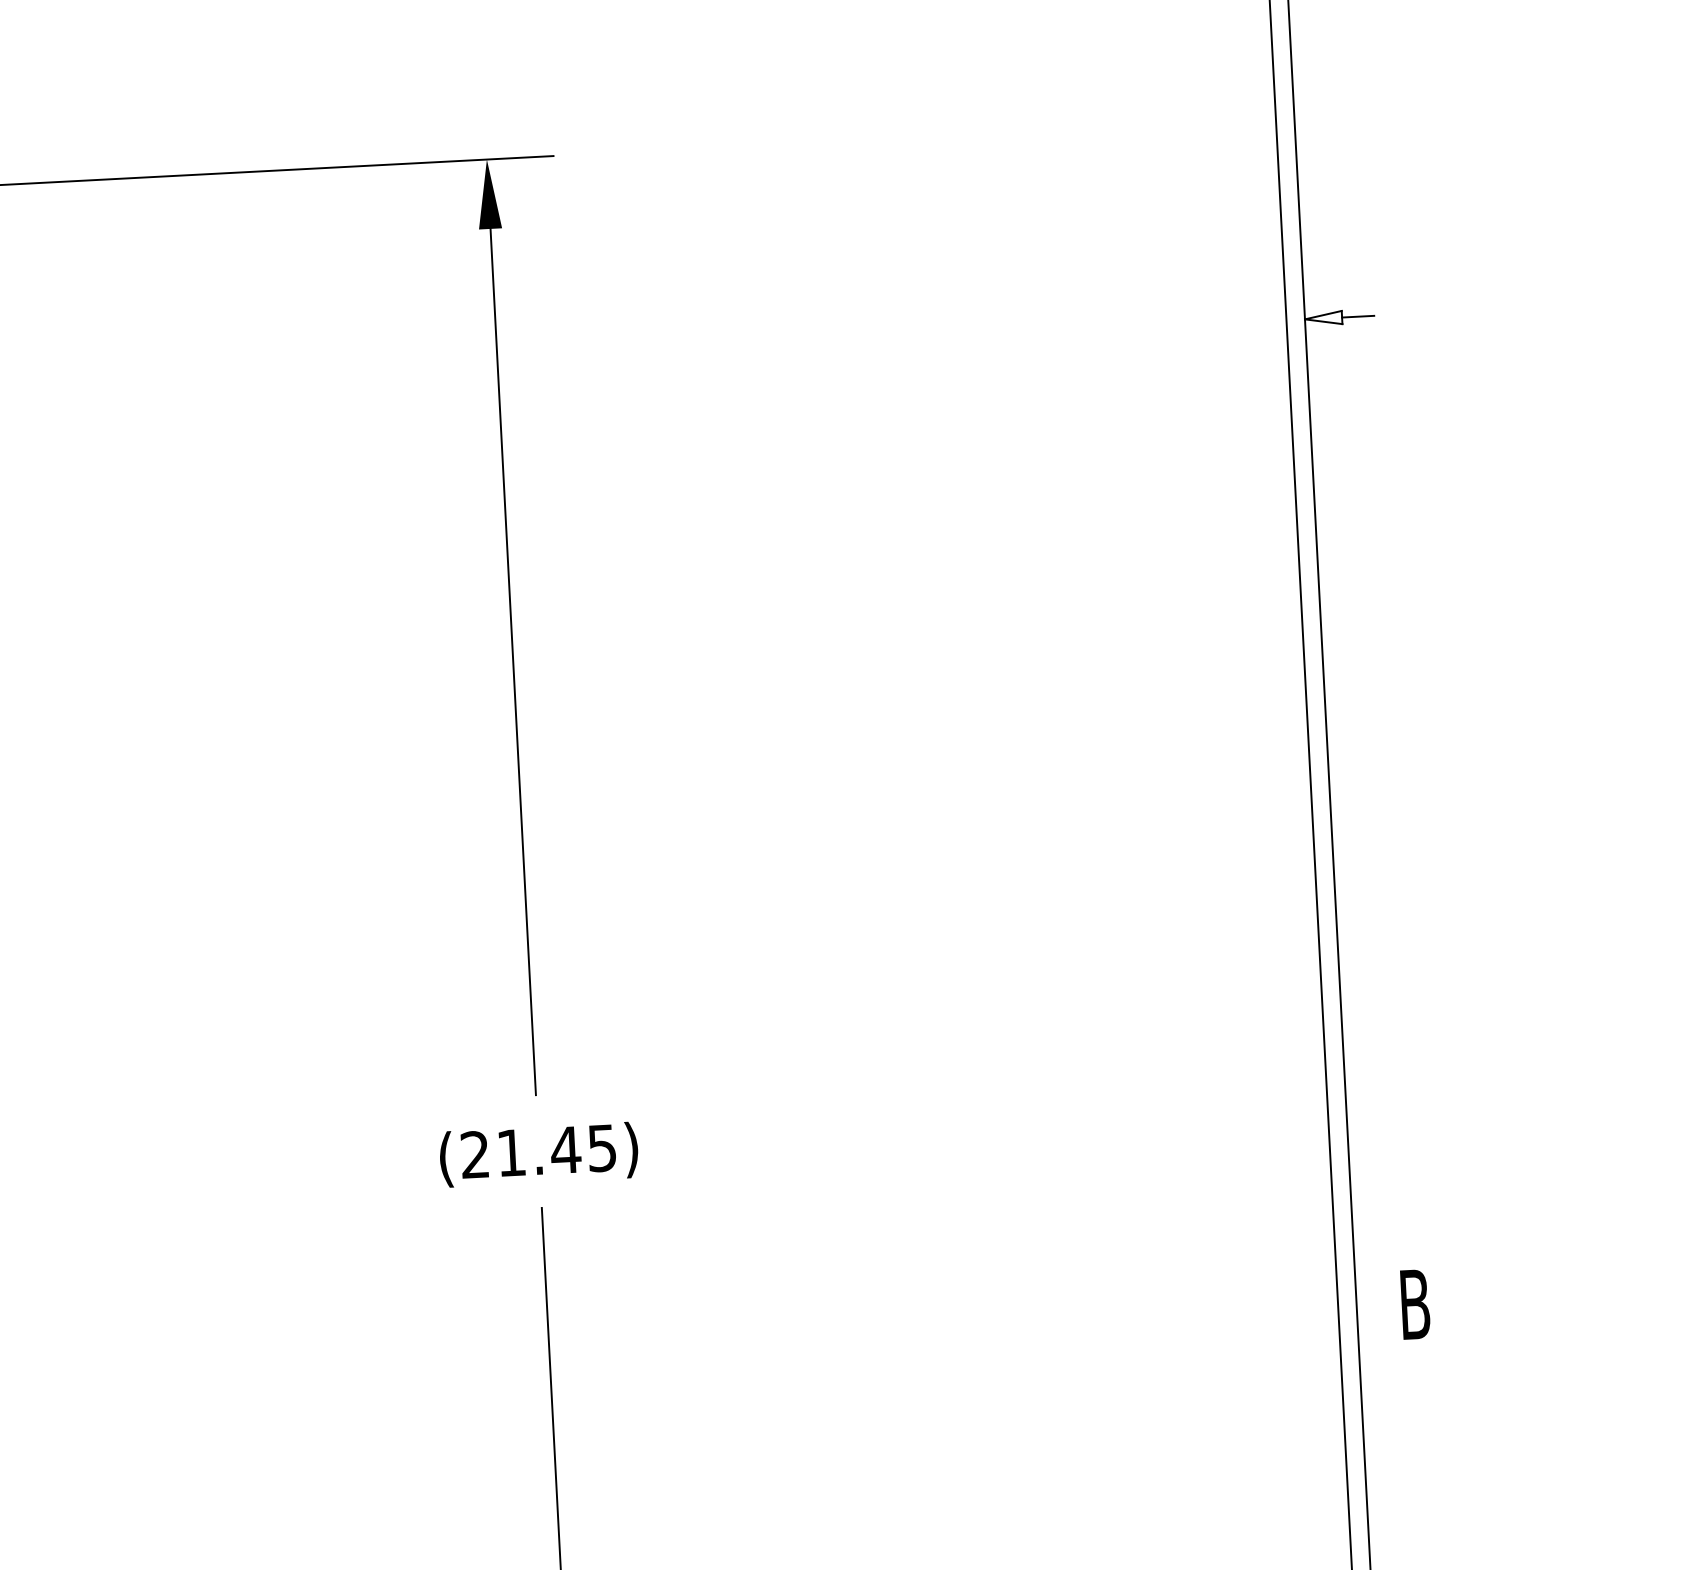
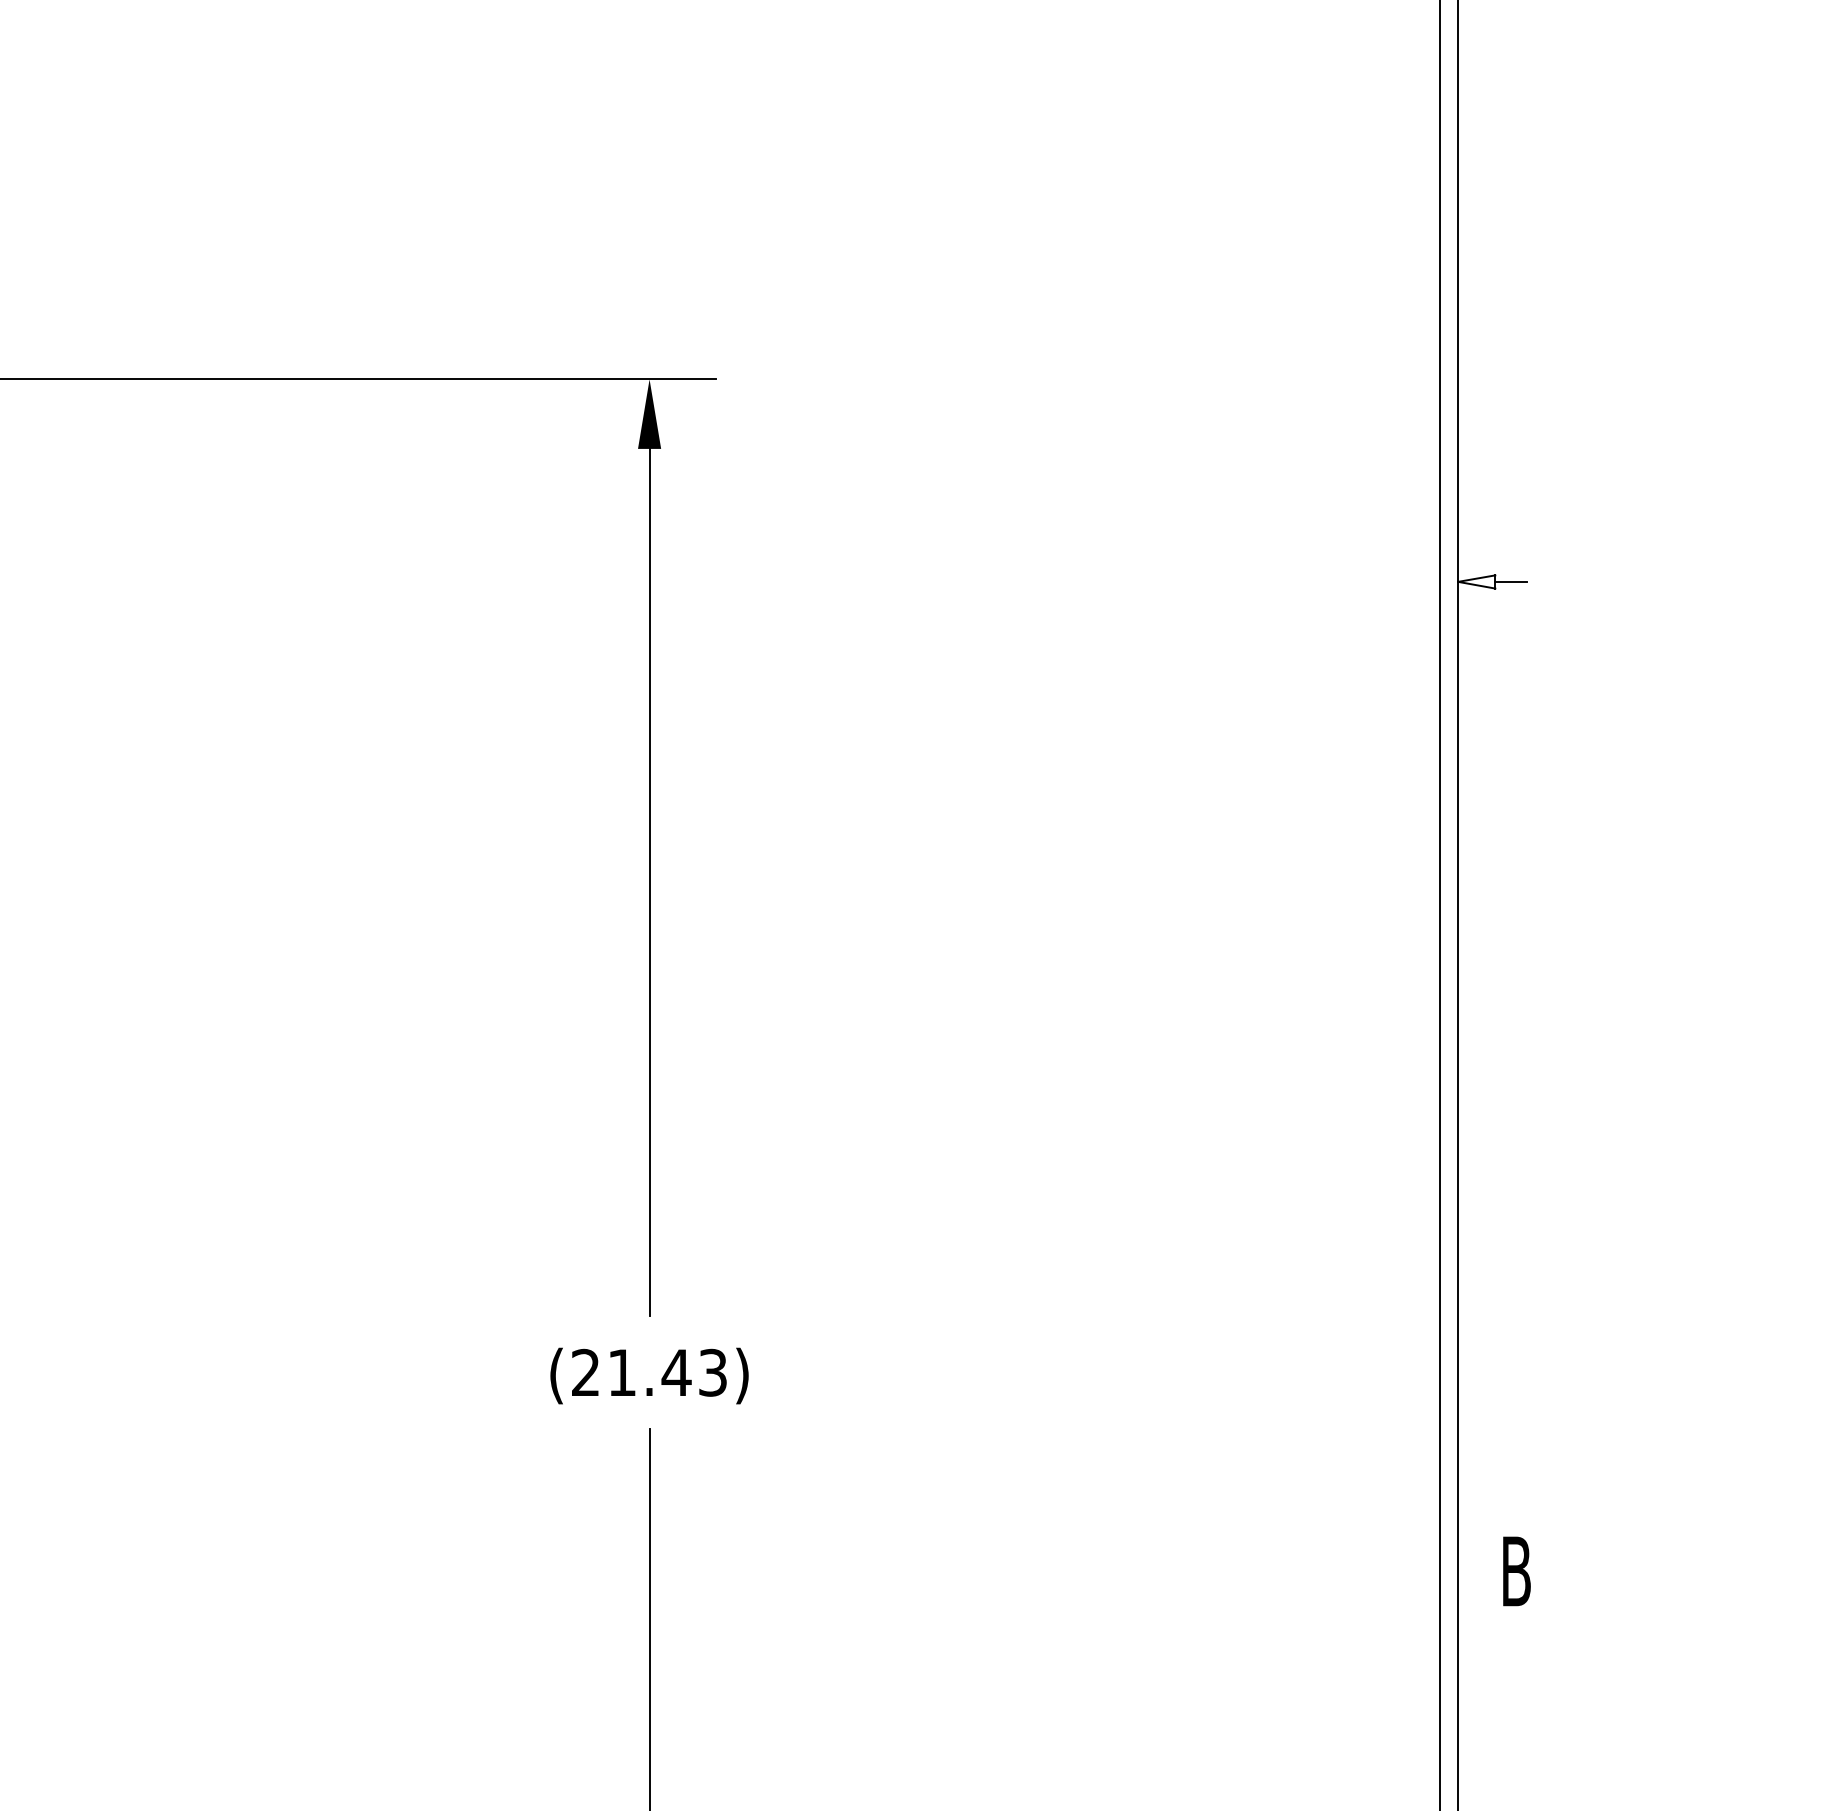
text: (601, 1147) -> (712, 1372), (21.45) -> (21.43)

